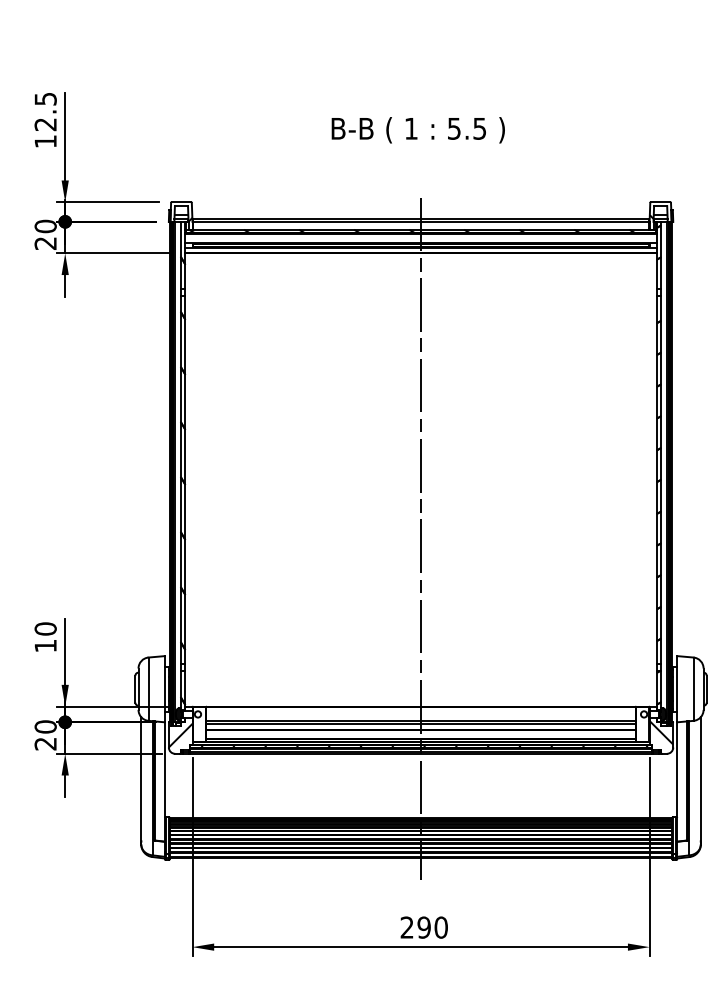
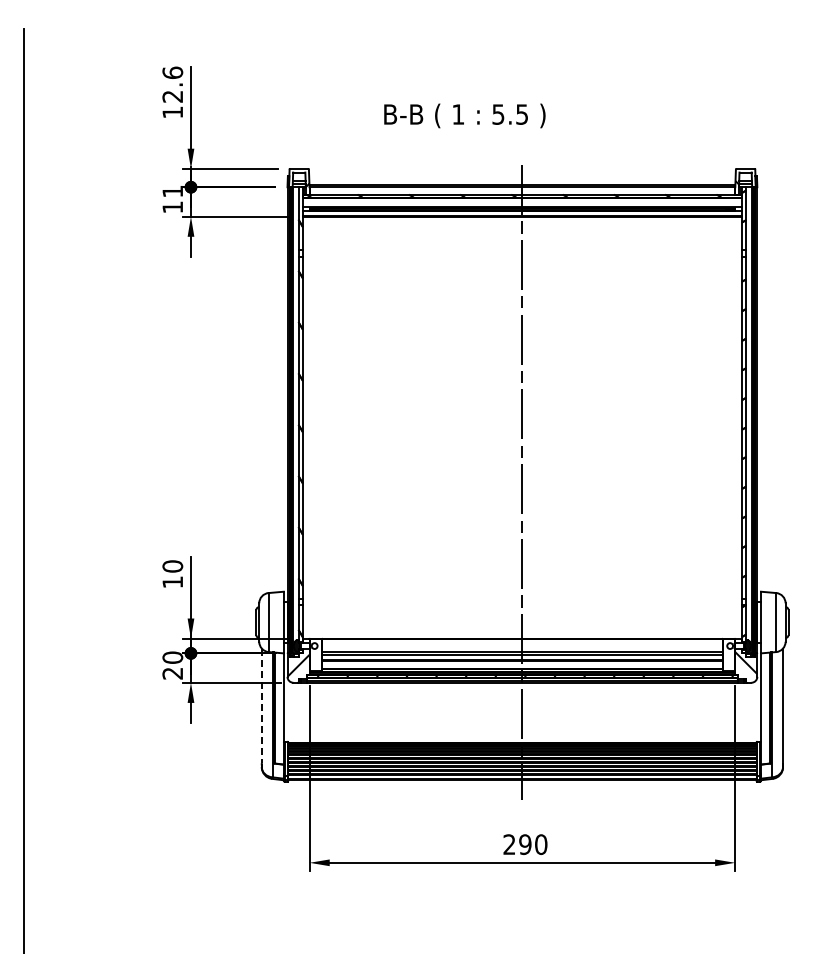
text: (45, 98) -> (172, 72), 12.5 -> 12.6
text: (417, 129) -> (464, 115), moved
text: (45, 235) -> (172, 199), 20 -> 11
line: (140, 779) -> (261, 706), solid -> dashed

